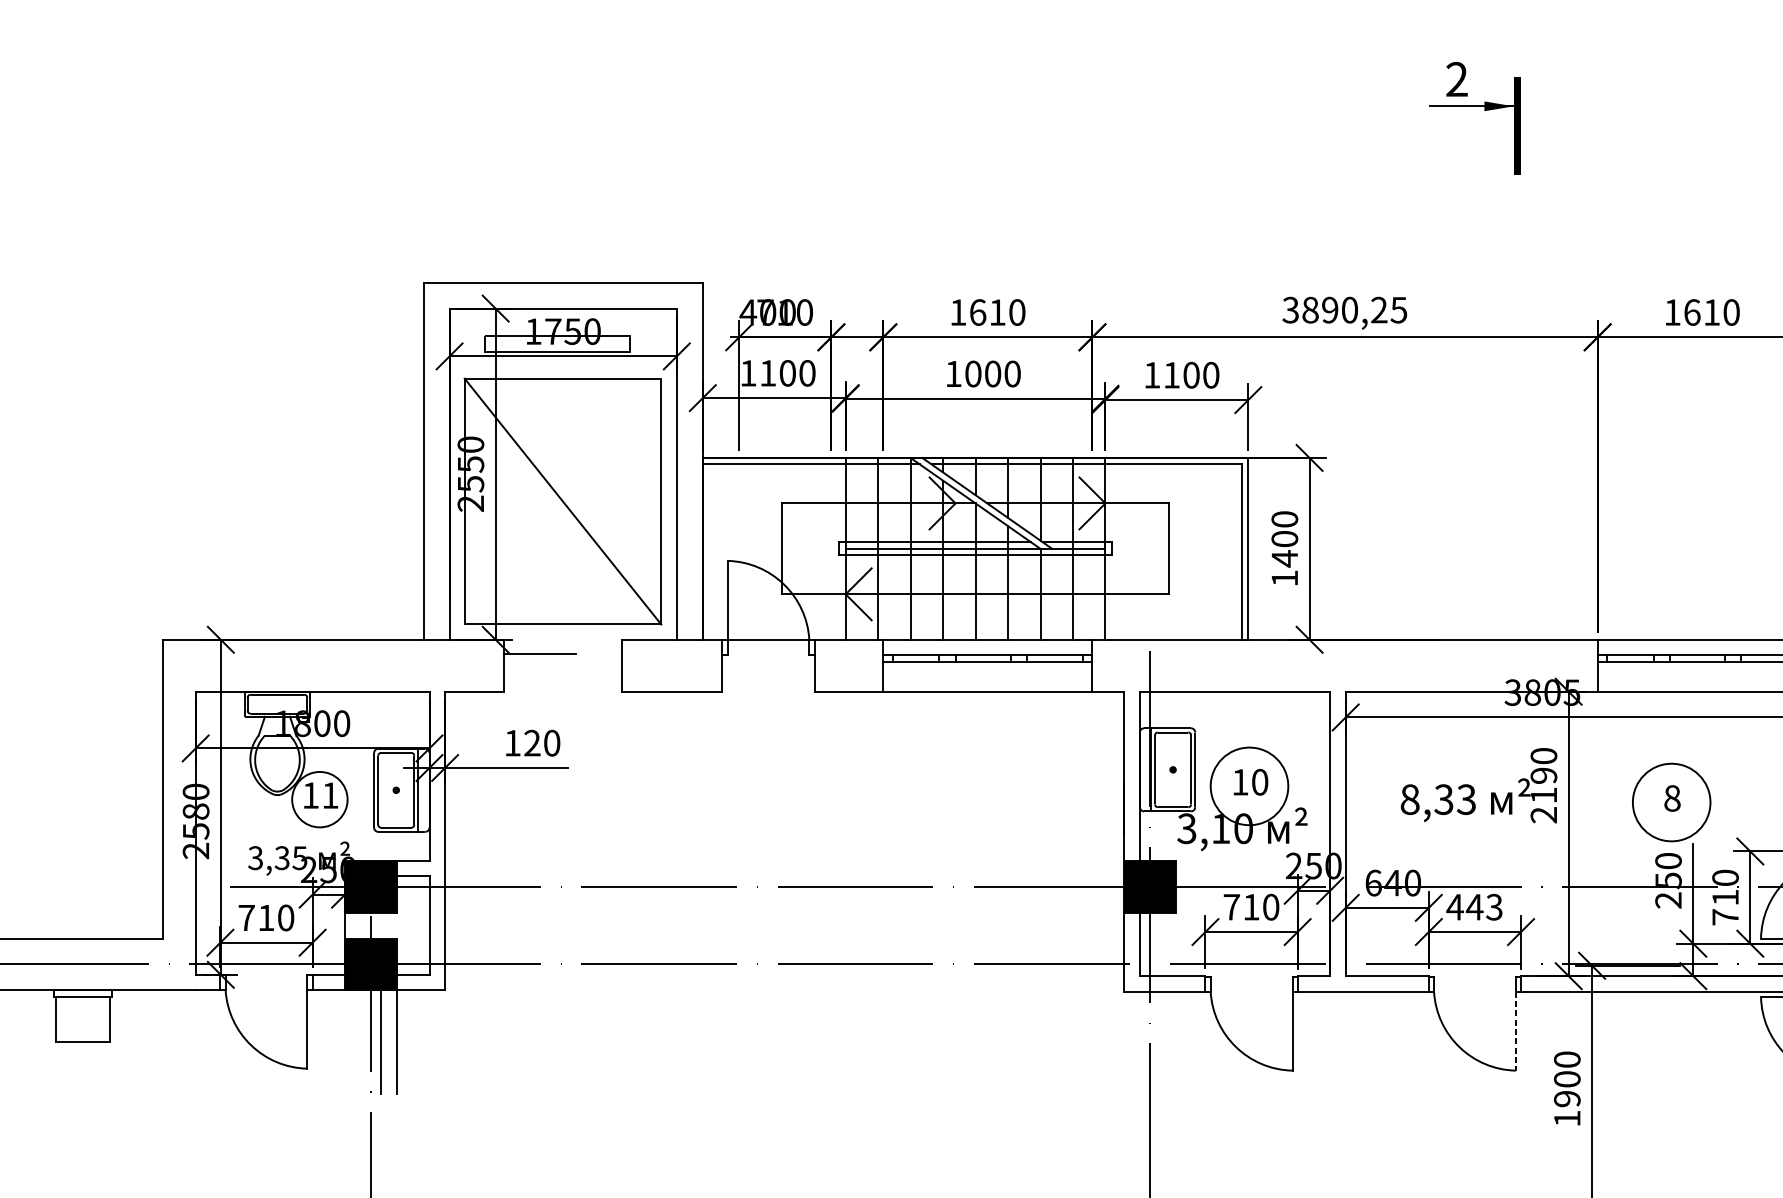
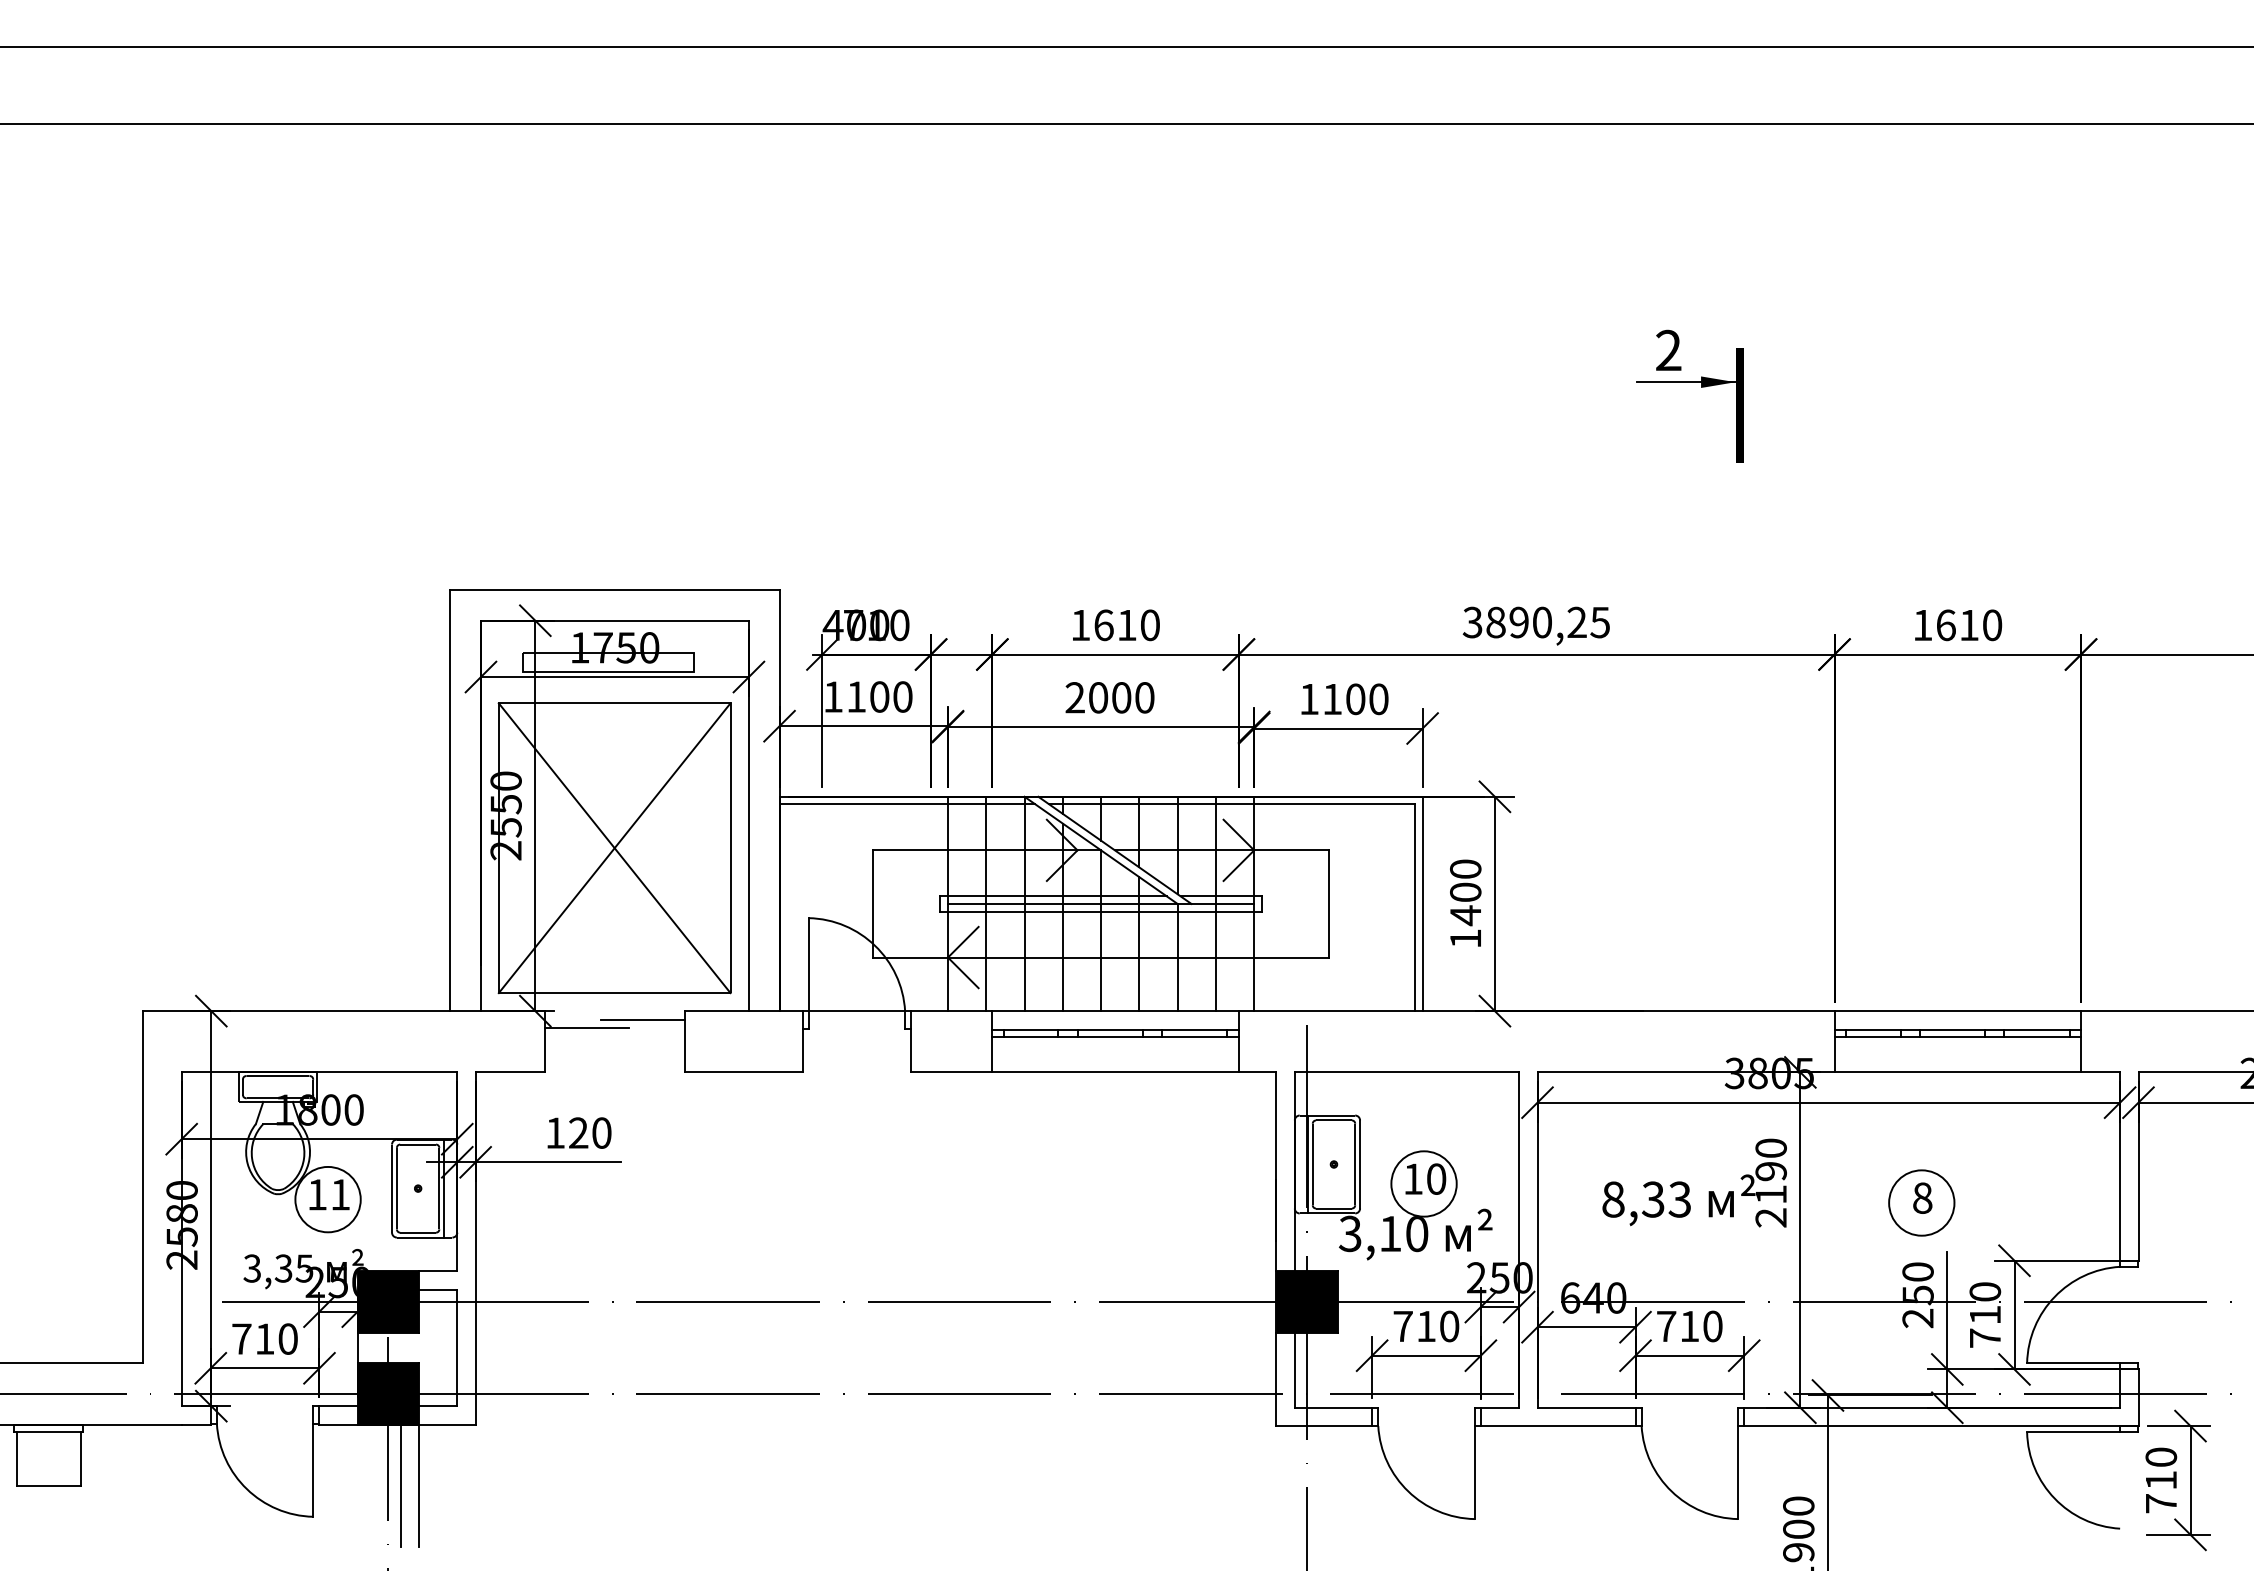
text: (953, 373) -> (1074, 697), 1000 -> 2000
line: (562, 501) -> (614, 848), added
line: (586, 646) -> (642, 1019), added
circle: (1249, 785) -> (1423, 1183), size x0.71
circle: (1671, 802) -> (1921, 1202), size x0.71
text: (1474, 907) -> (1689, 1326), 443 -> 710
line: (1516, 1031) -> (1738, 1473), dashed -> solid

